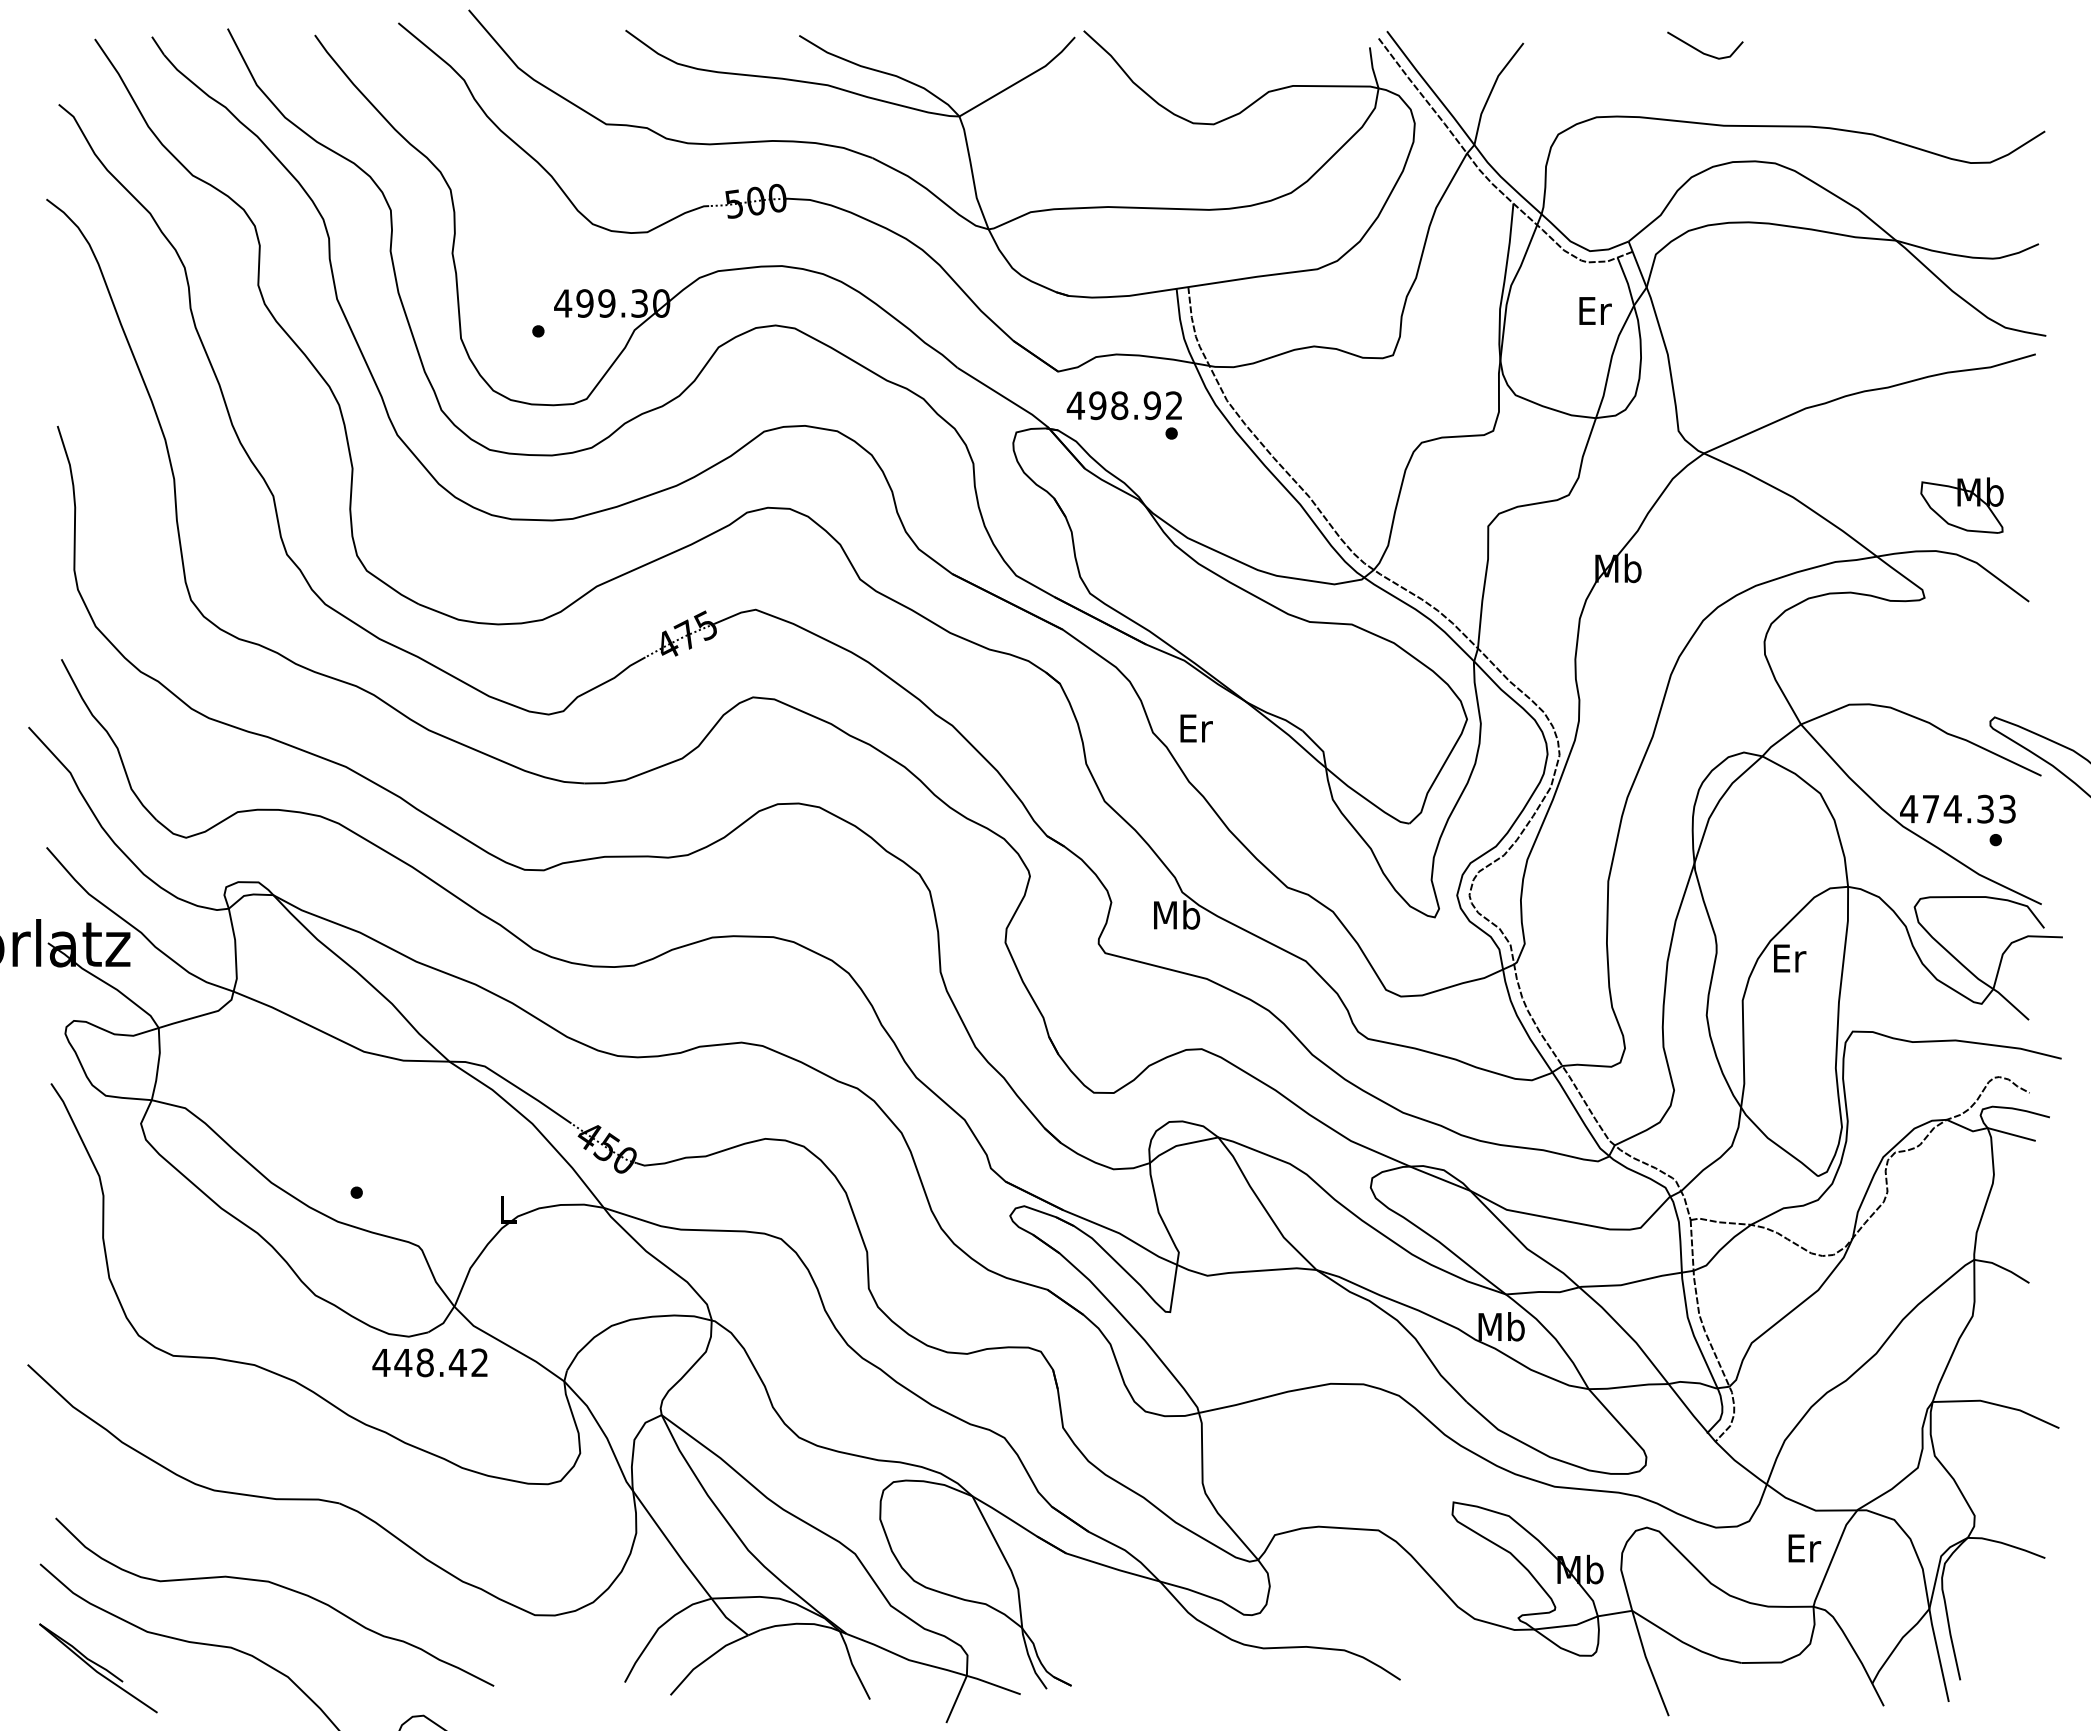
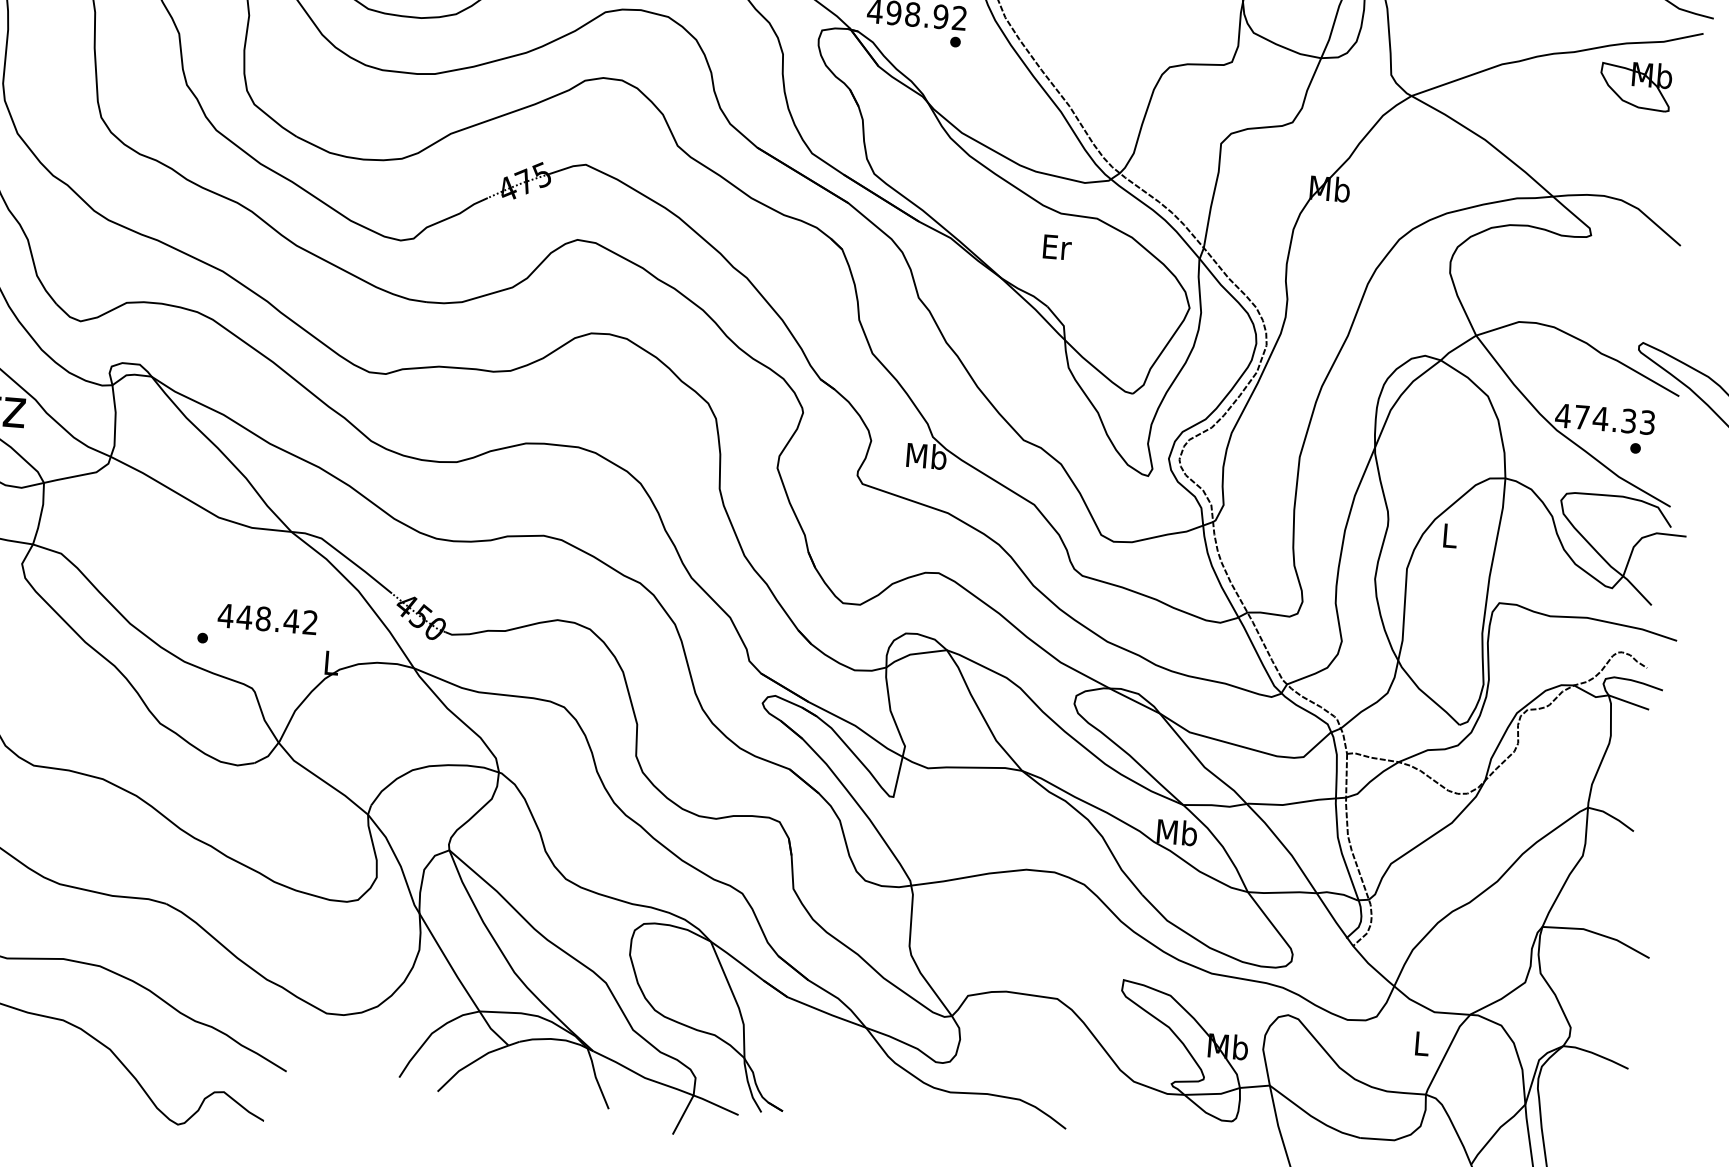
part: (1961, 505) -> (1635, 85), moved
text: (1196, 728) -> (1057, 247), moved
text: (1790, 958) -> (1450, 535), Er -> L
text: (429, 1362) -> (267, 618), moved
text: (1804, 1548) -> (1422, 1043), Er -> L

